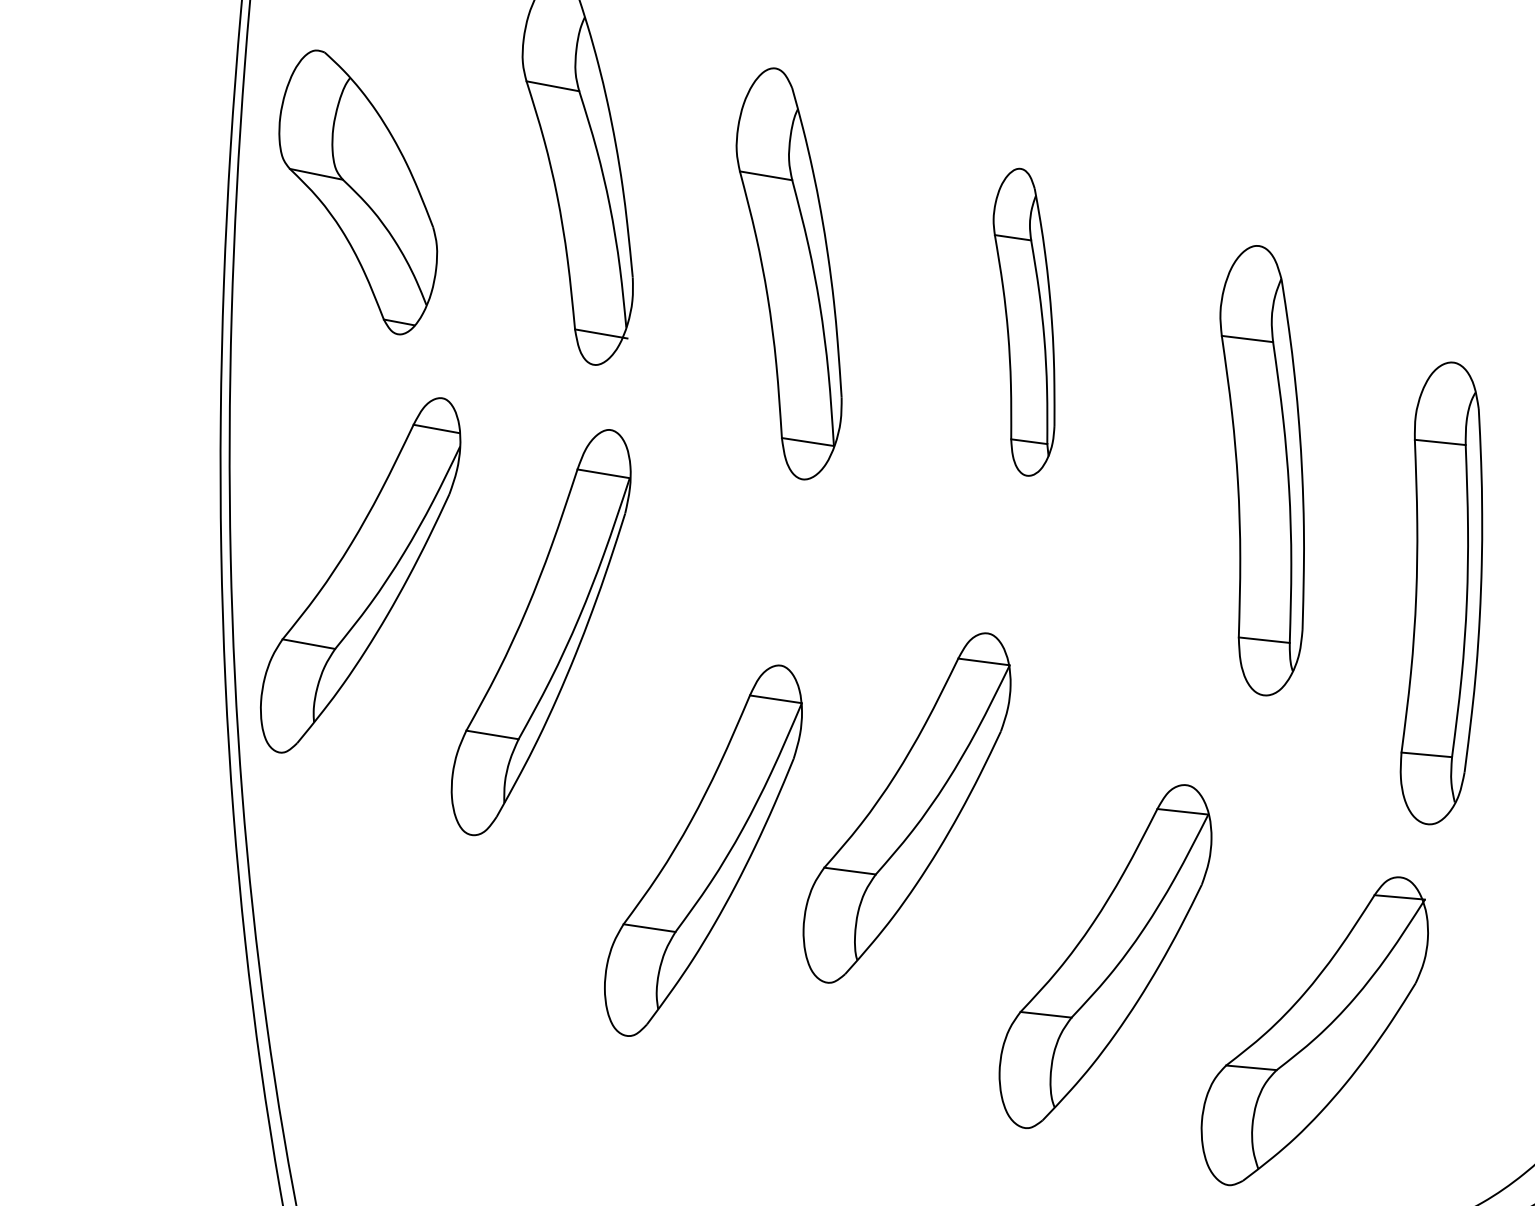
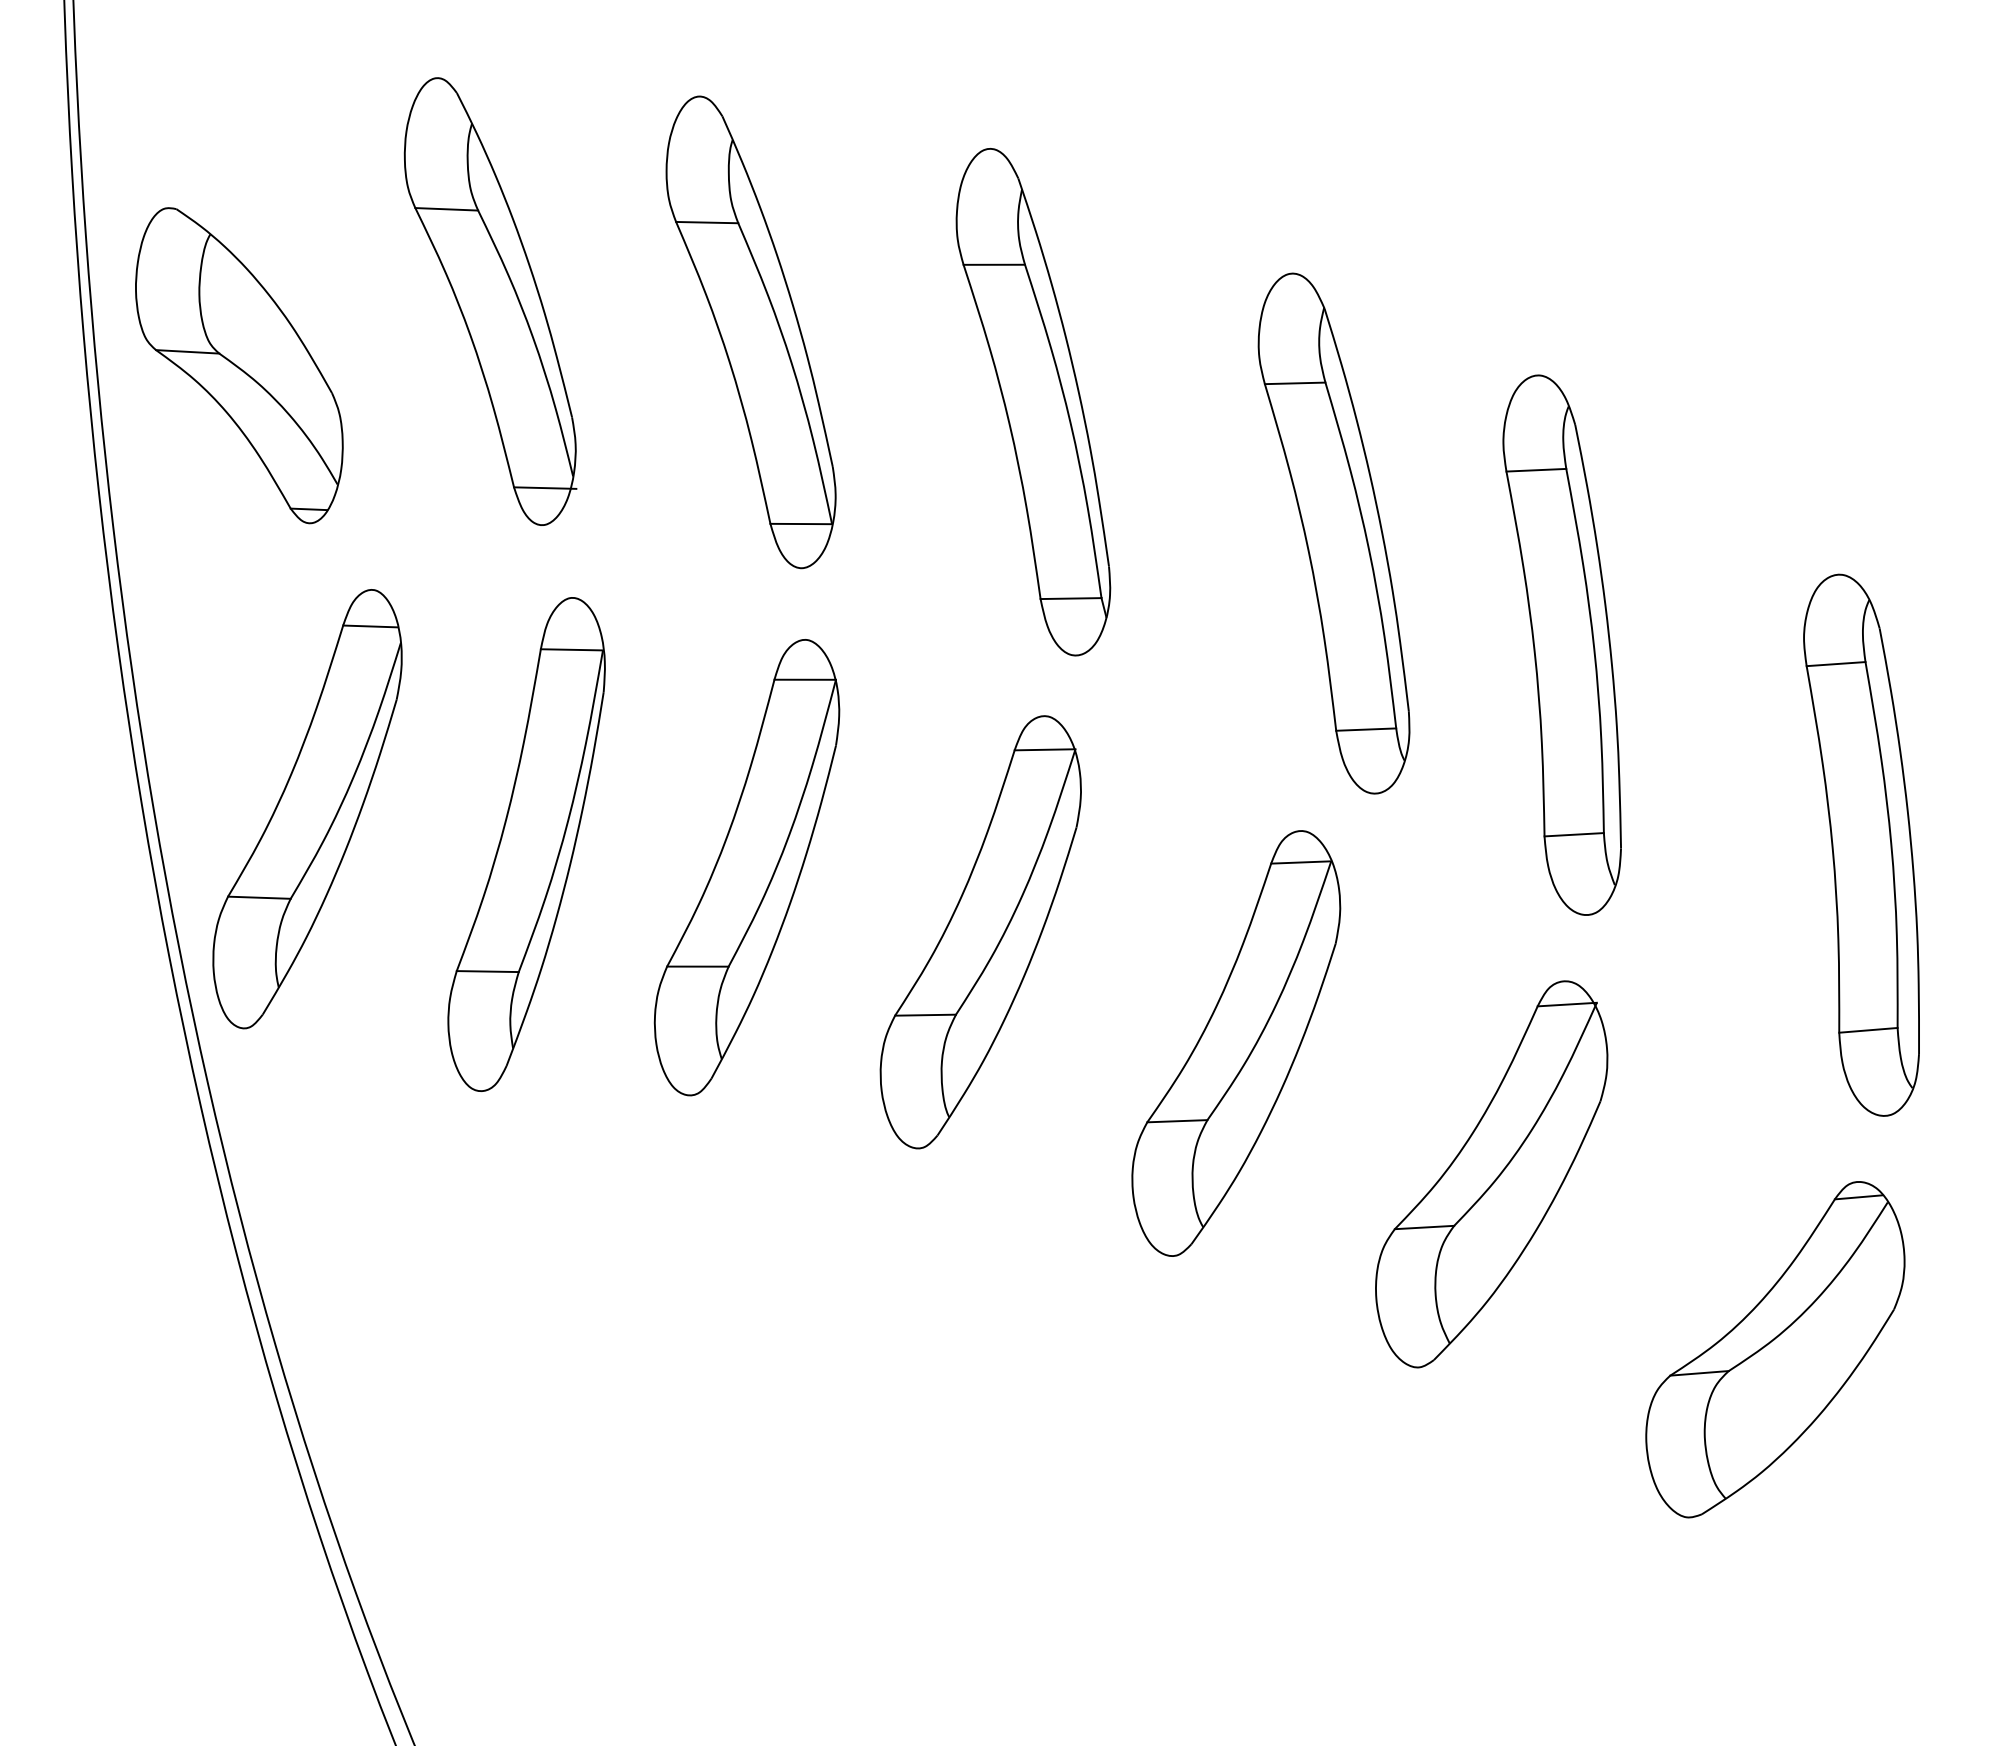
part: (788, 274) -> (750, 332), moved
part: (1024, 322) -> (1033, 402), size x1.43
part: (906, 808) -> (980, 932), moved
part: (702, 850) -> (746, 867), moved
part: (1105, 956) -> (1236, 1043), moved

